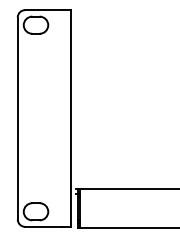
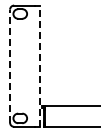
line: (18, 119) -> (10, 66), solid -> dashed
line: (70, 119) -> (39, 66), solid -> dashed

